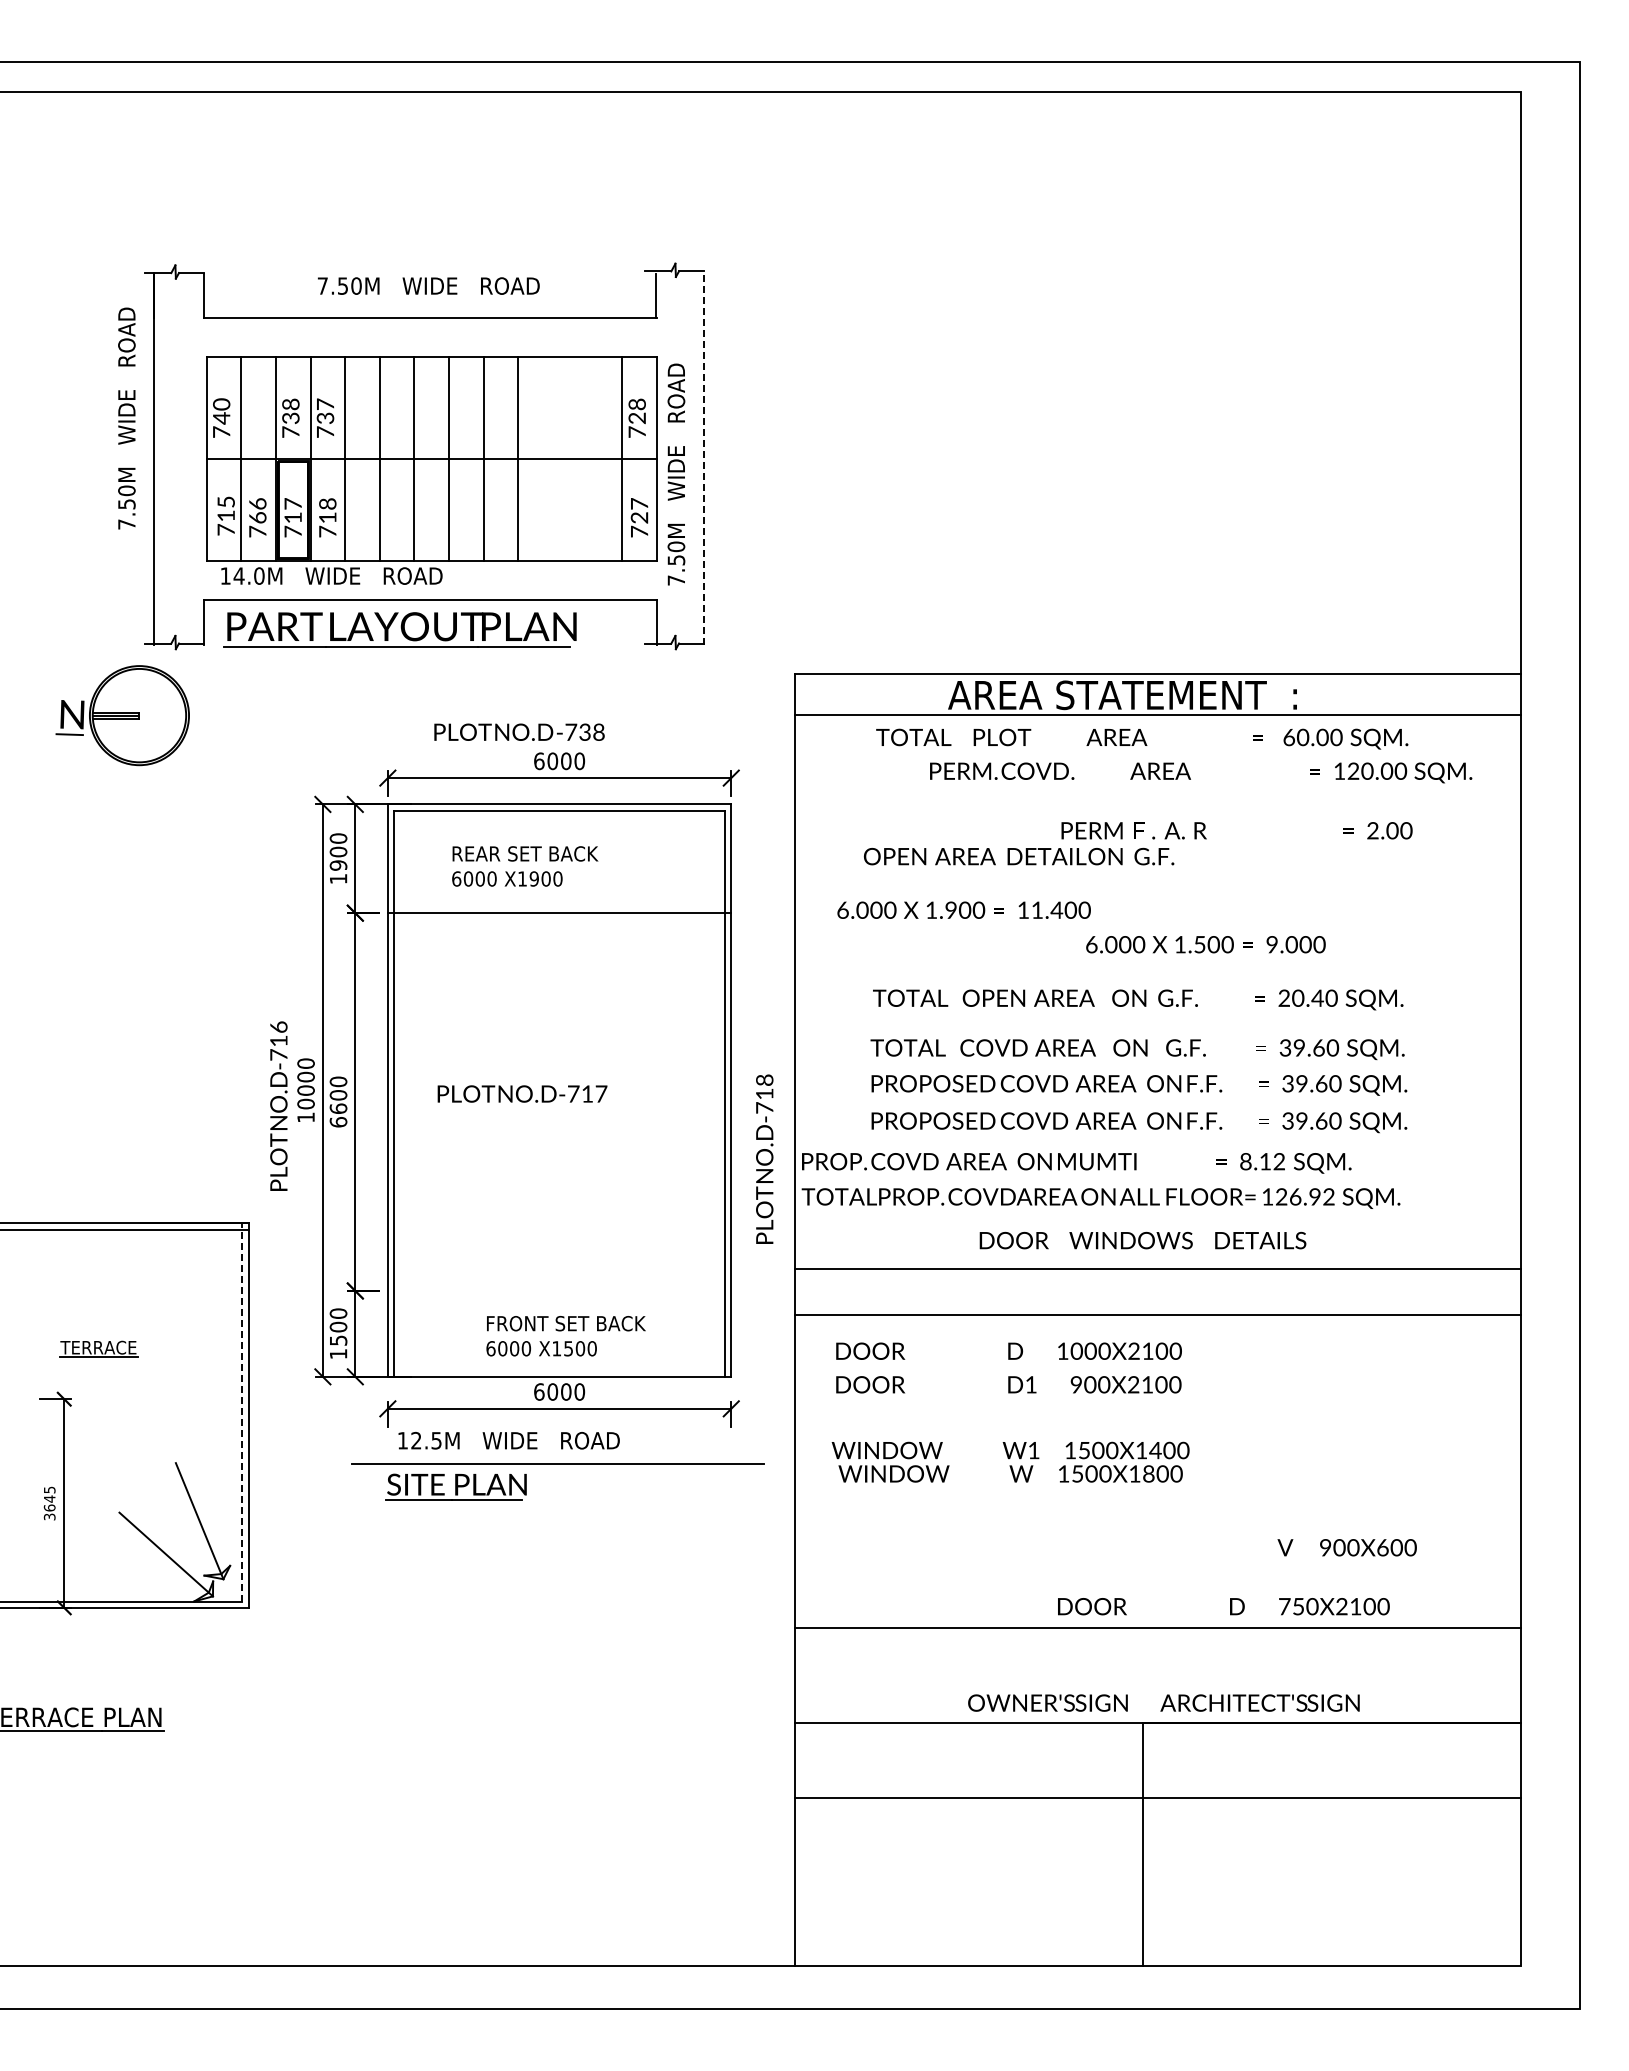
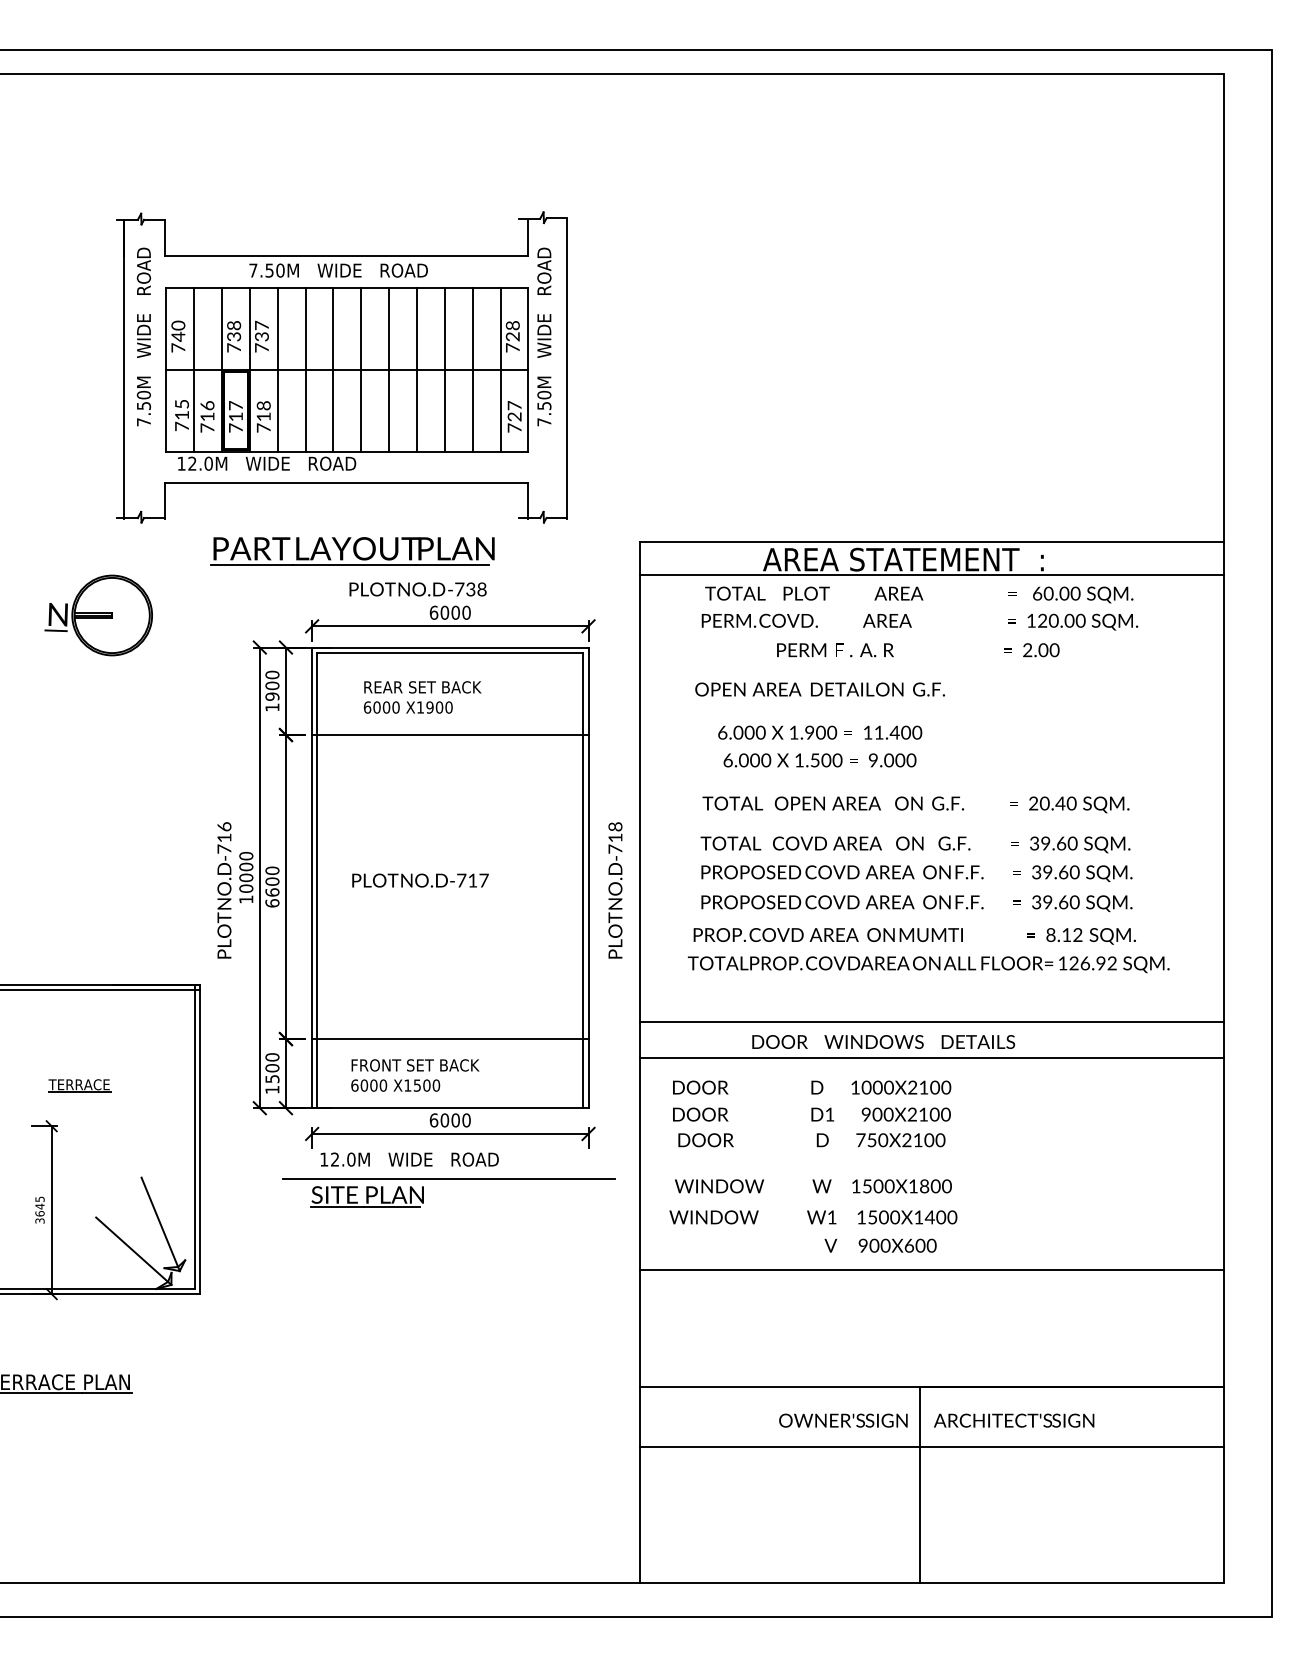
text: (428, 285) -> (338, 270), moved
text: (126, 418) -> (143, 336), moved
line: (704, 457) -> (566, 368), dashed -> solid
line: (552, 459) -> (444, 369), added
line: (587, 459) -> (472, 369), added
text: (676, 474) -> (544, 336), moved
text: (257, 517) -> (207, 416), 766 -> 716
text: (238, 575) -> (191, 463), 14.0M -> 12.0M
part: (399, 629) -> (352, 551), moved
part: (122, 715) -> (98, 615), moved
text: (1201, 772) -> (920, 621), moved
text: (1236, 830) -> (917, 650), moved
text: (963, 909) -> (819, 732), moved
text: (1205, 944) -> (819, 760), moved
text: (764, 1158) -> (615, 889), moved
text: (1076, 1163) -> (914, 936), moved
text: (1100, 1198) -> (928, 964), moved
text: (1142, 1240) -> (883, 1041), moved
line: (559, 1290) -> (450, 1038), added
text: (565, 1336) -> (414, 1075), moved
line: (242, 1411) -> (195, 1136), dashed -> solid
text: (436, 1440) -> (351, 1159), 12.5M -> 12.0M
text: (1010, 1450) -> (813, 1217), moved
text: (1346, 1547) -> (880, 1245), moved
text: (1223, 1606) -> (811, 1140), moved
line: (1157, 1627) -> (931, 1269), moved
text: (1163, 1702) -> (936, 1420), moved

